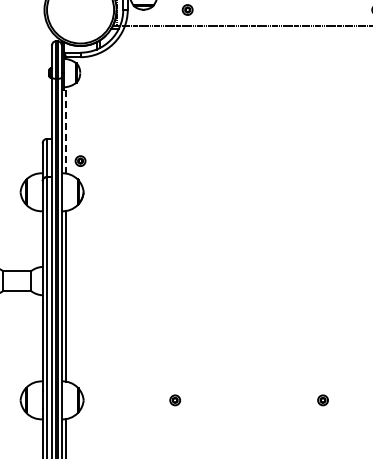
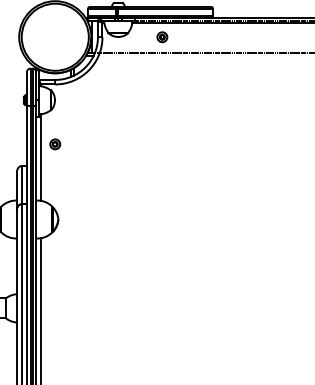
line: (66, 129) -> (41, 156), dashed -> solid
part: (80, 160) -> (55, 143), moved

